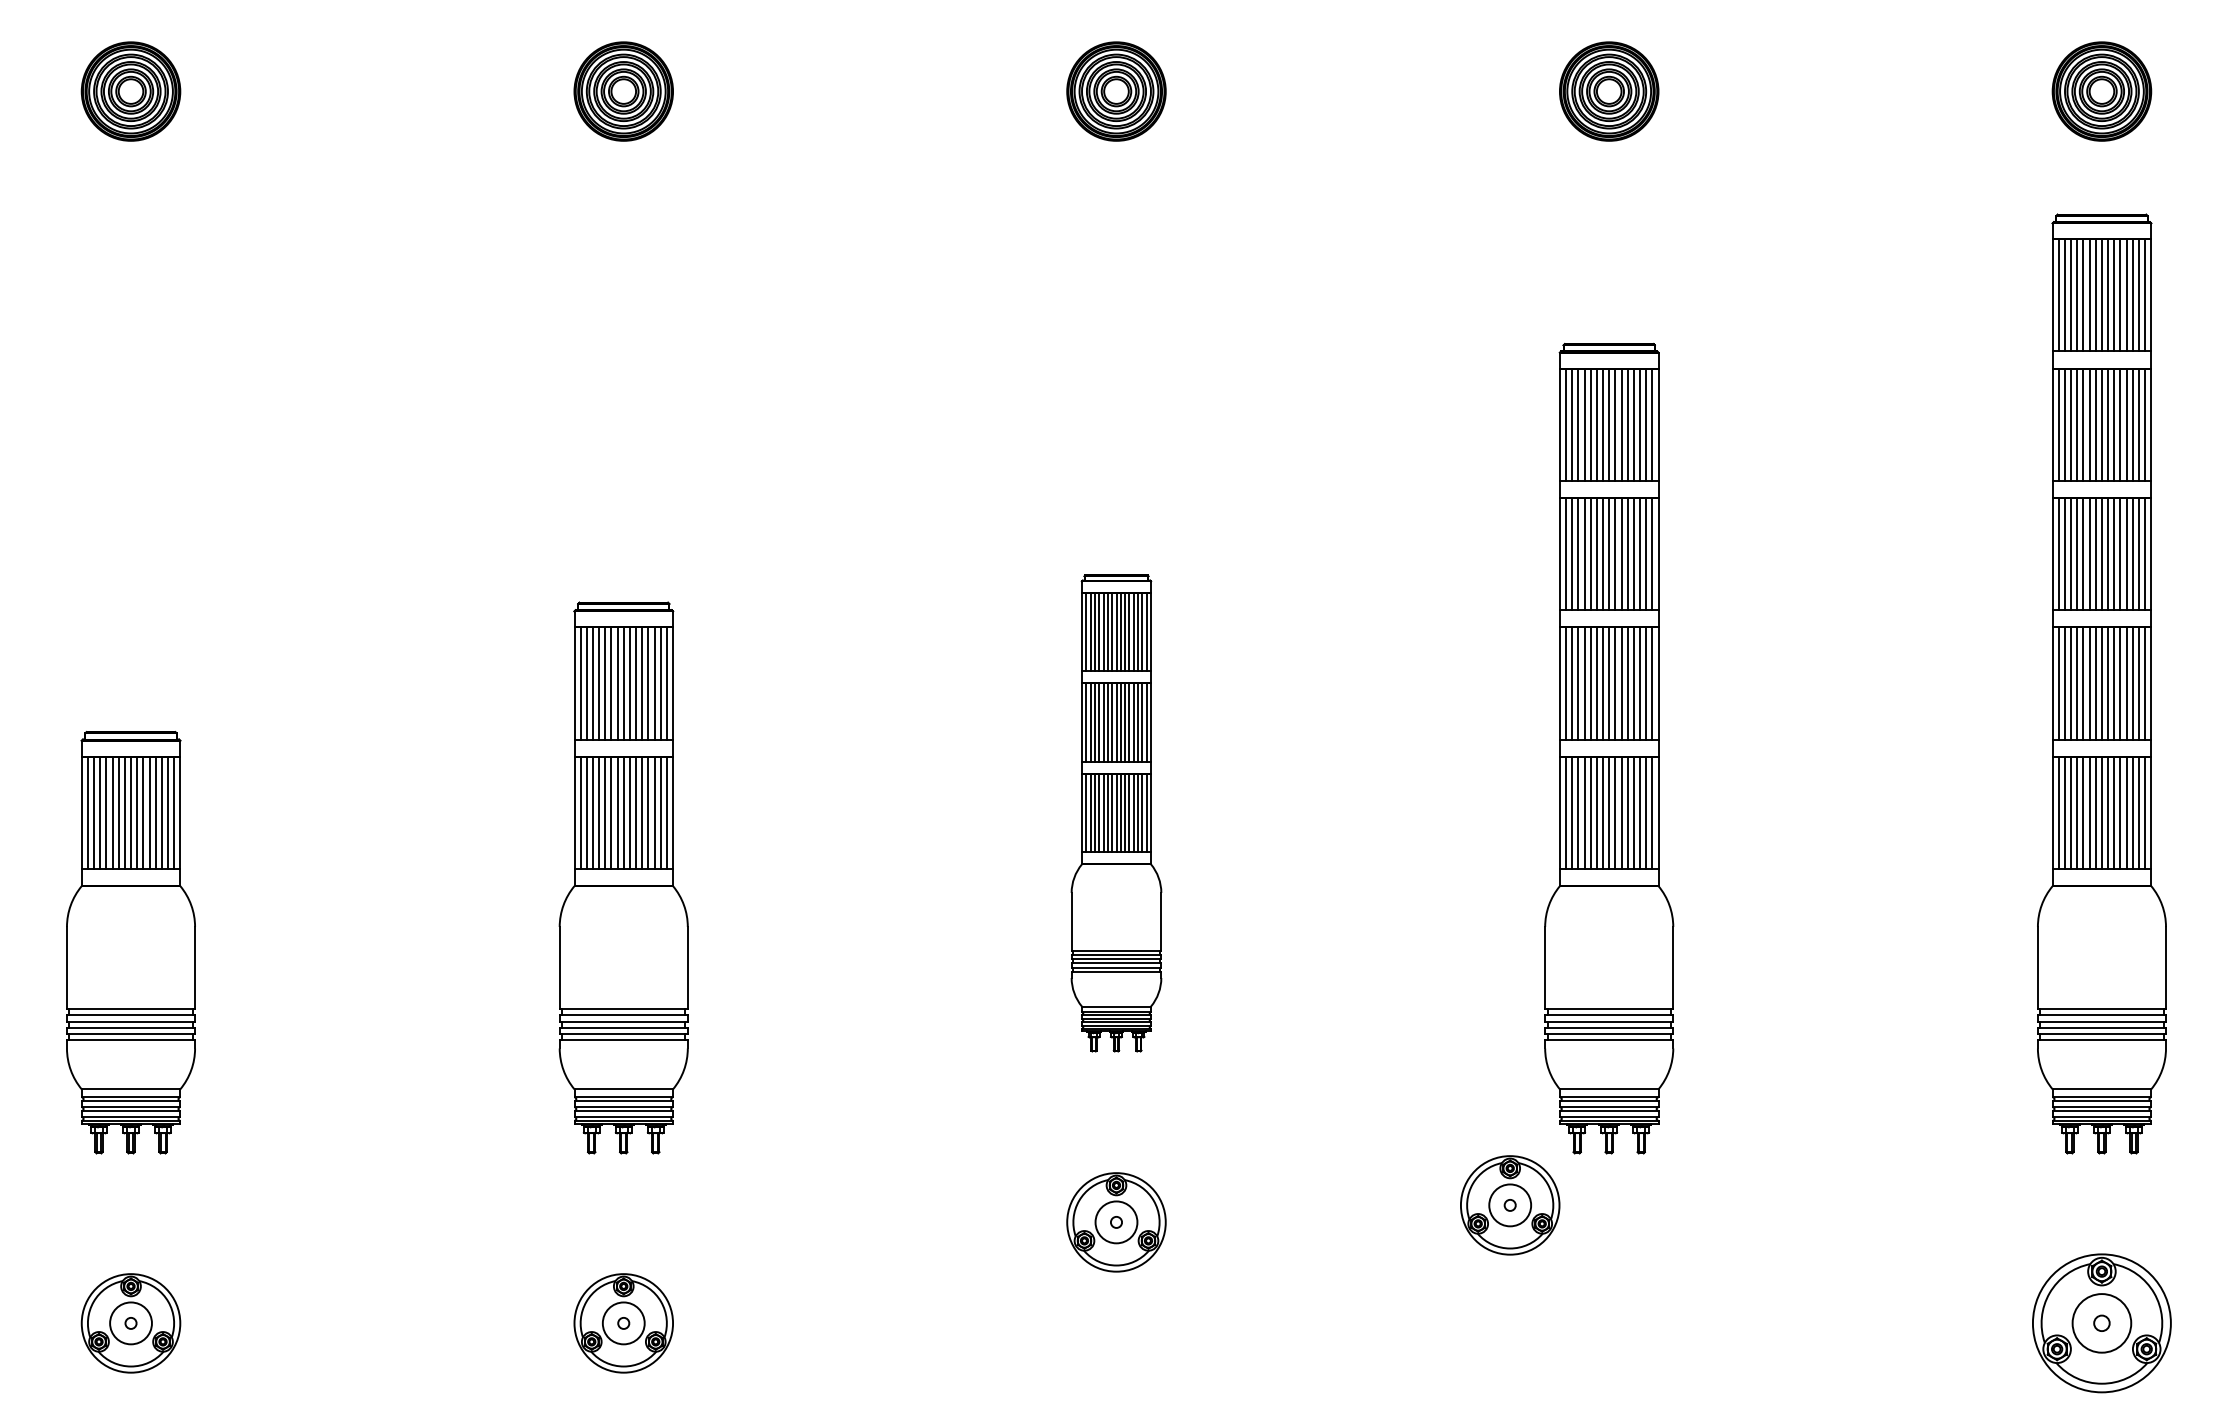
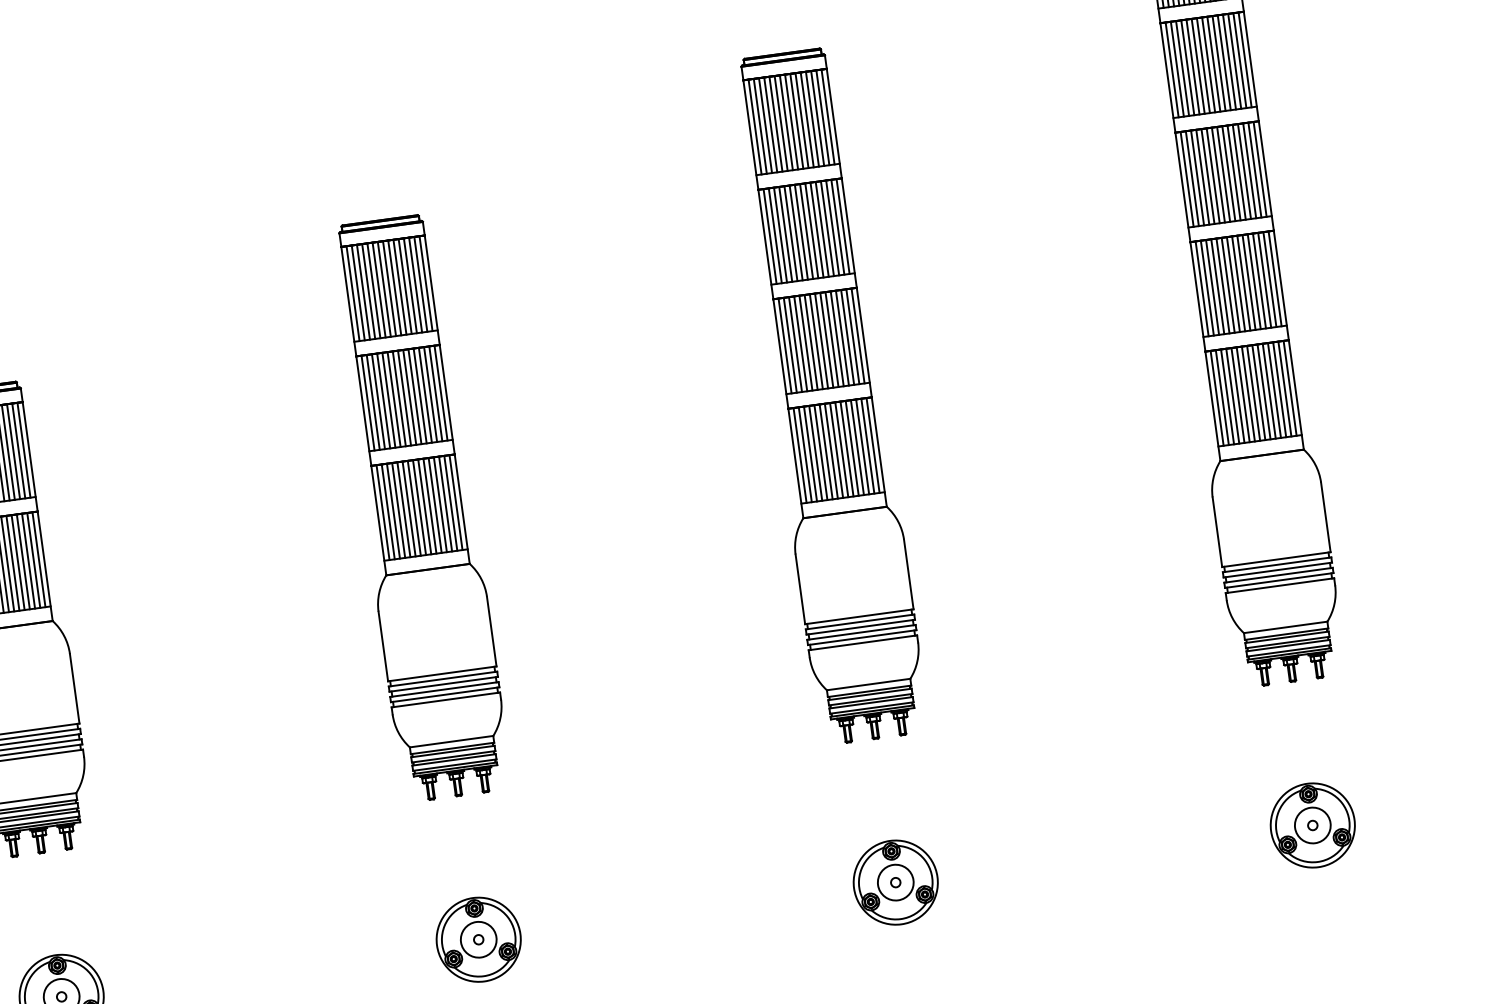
part: (1116, 813) -> (419, 508), size x1.43
part: (1510, 1205) -> (896, 882), moved
part: (1116, 1222) -> (478, 939), moved
part: (2101, 1323) -> (1312, 825), size x0.71

